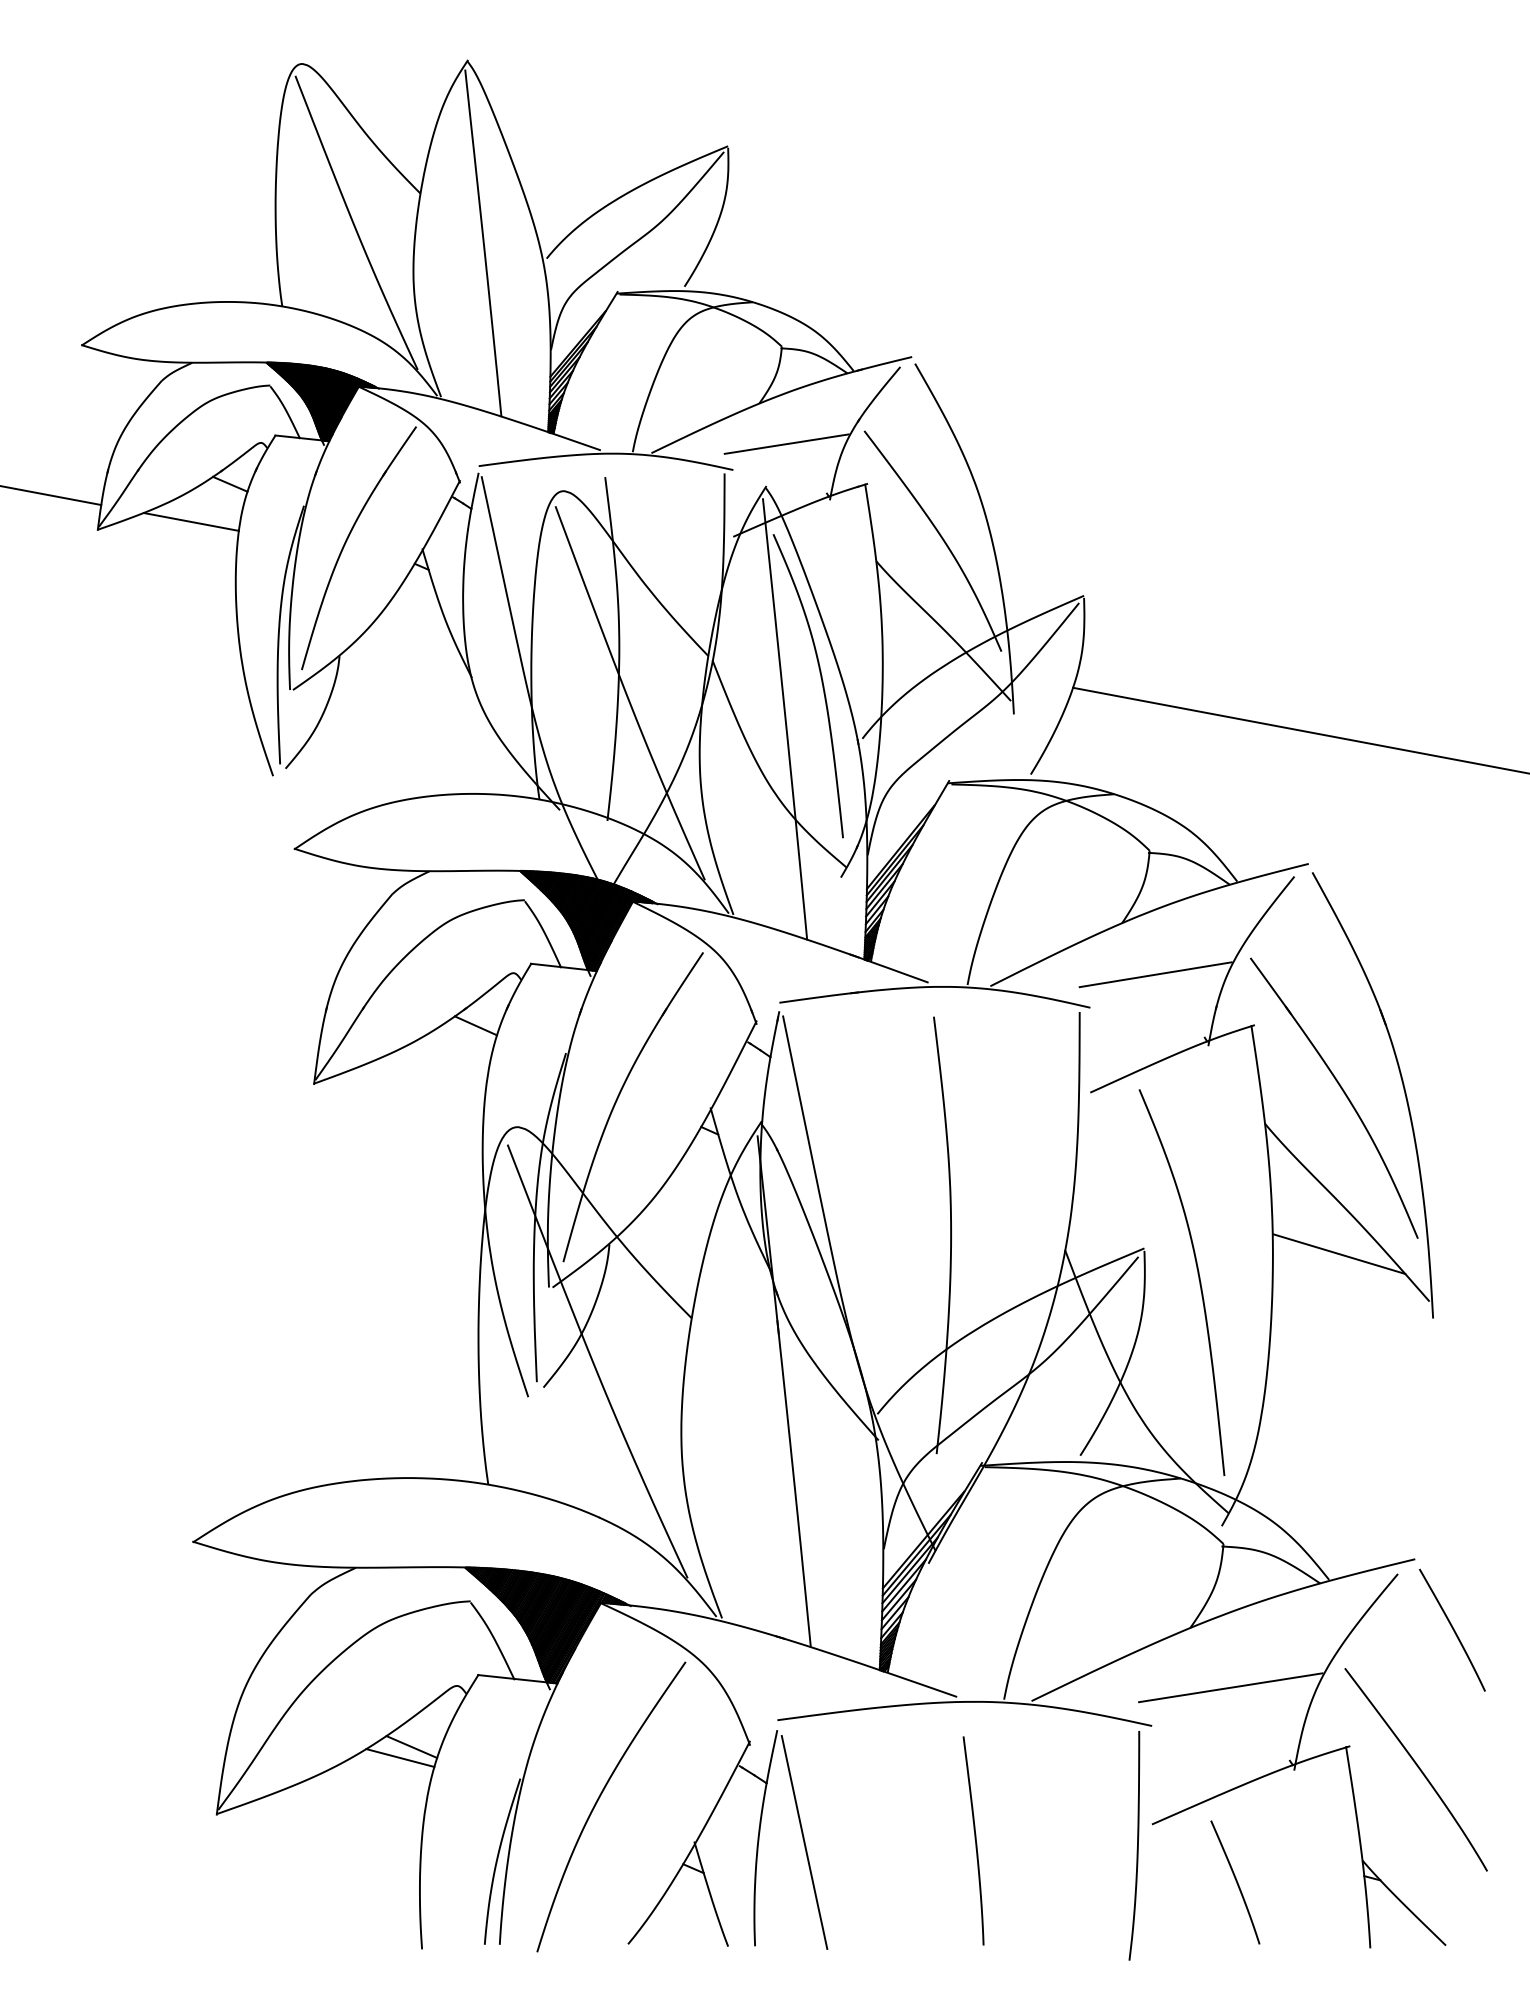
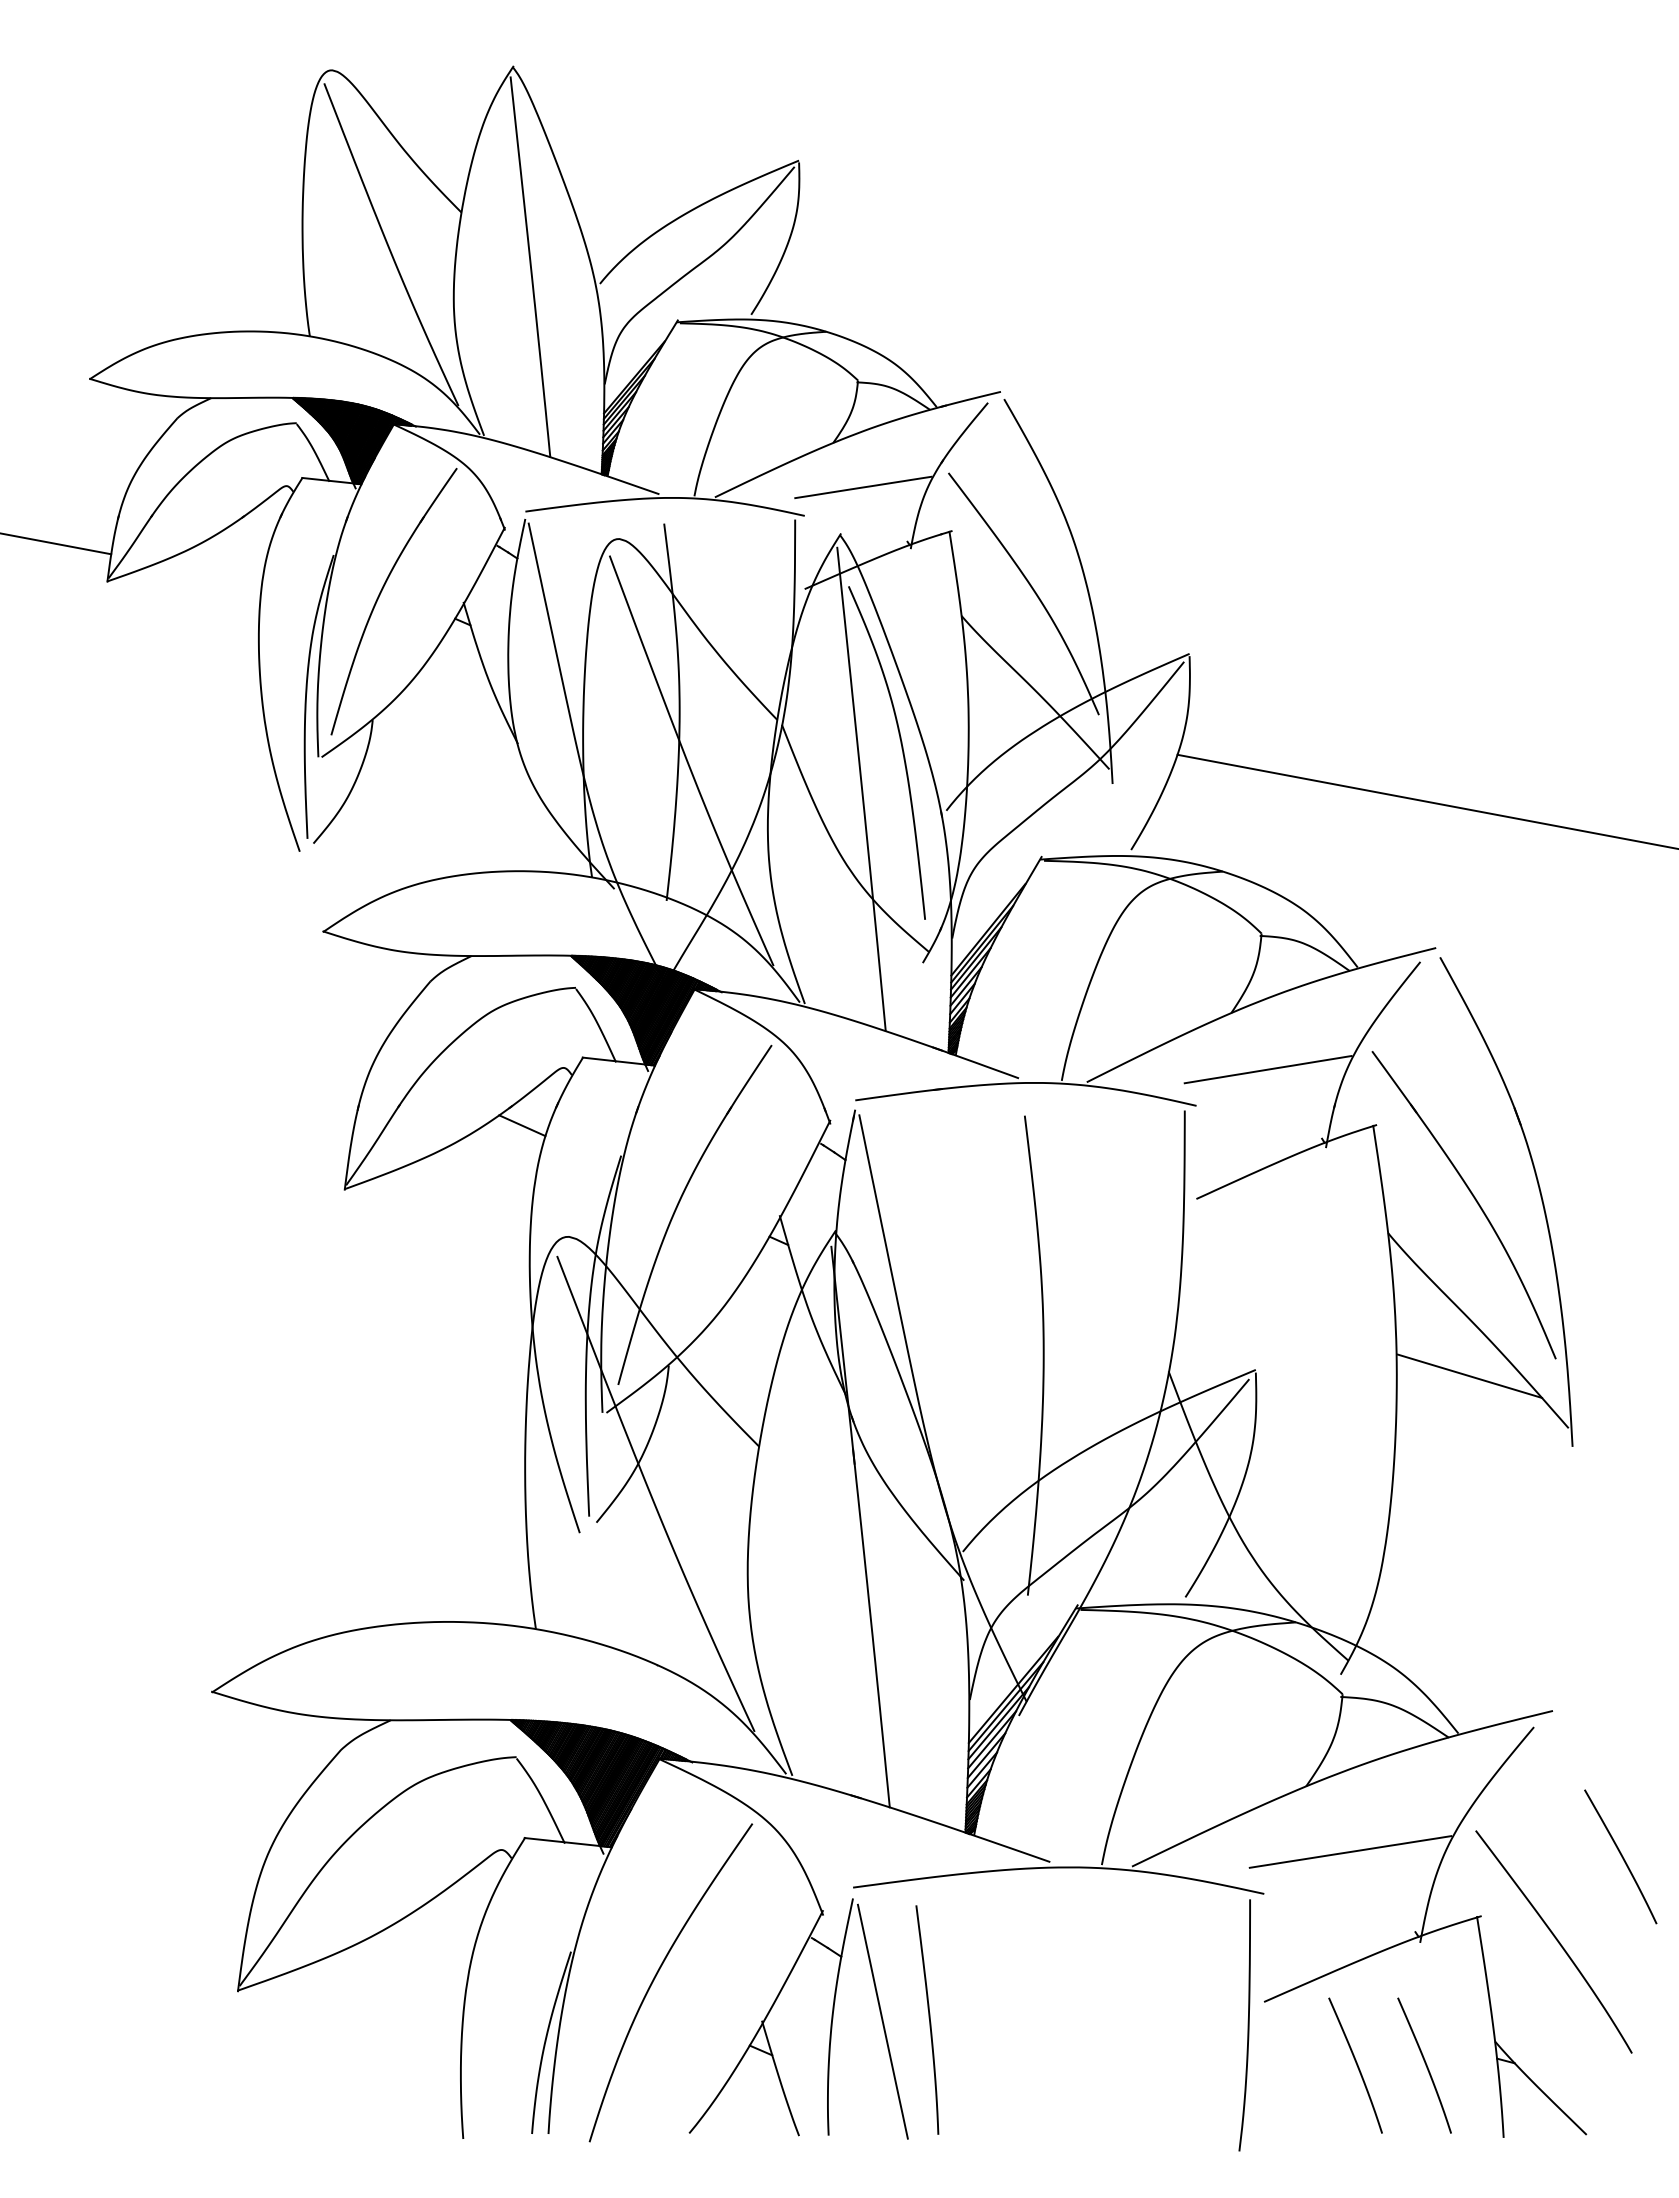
line: (230, 484) -> (252, 531), removed
line: (190, 521) -> (209, 572), removed
curve: (1198, 1280) -> (1315, 1405), removed
curve: (1452, 1628) -> (1620, 1855), moved
line: (411, 1746) -> (451, 1916), removed
line: (400, 1757) -> (439, 1928), removed
curve: (974, 1839) -> (928, 2018), moved
curve: (1299, 1882) -> (1425, 2065), added

